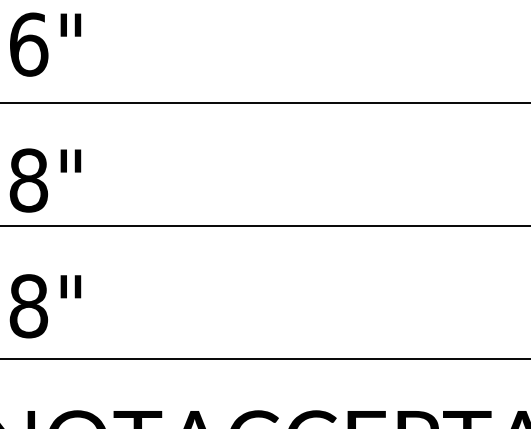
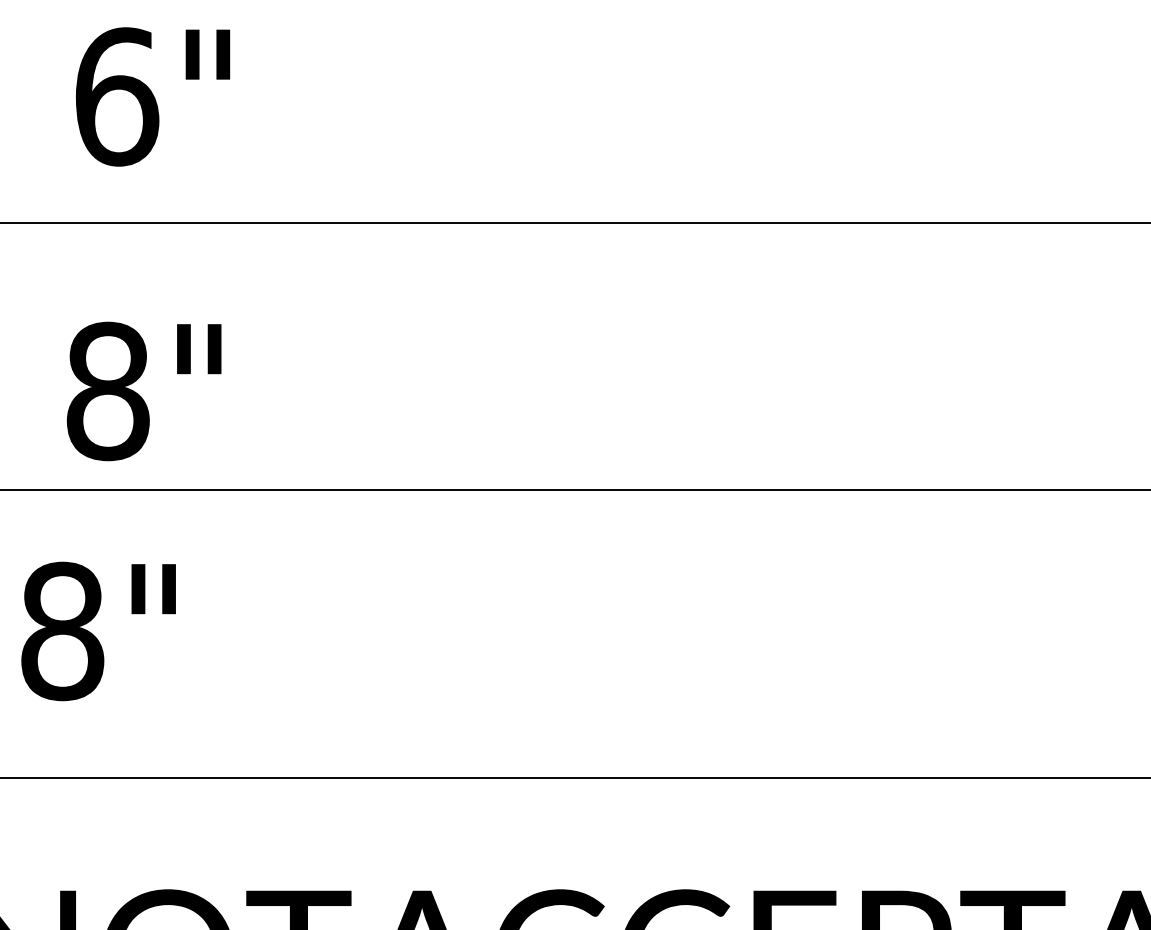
text: (45, 44) -> (152, 96), moved
text: (45, 180) -> (144, 391), moved
text: (45, 306) -> (98, 631), moved

